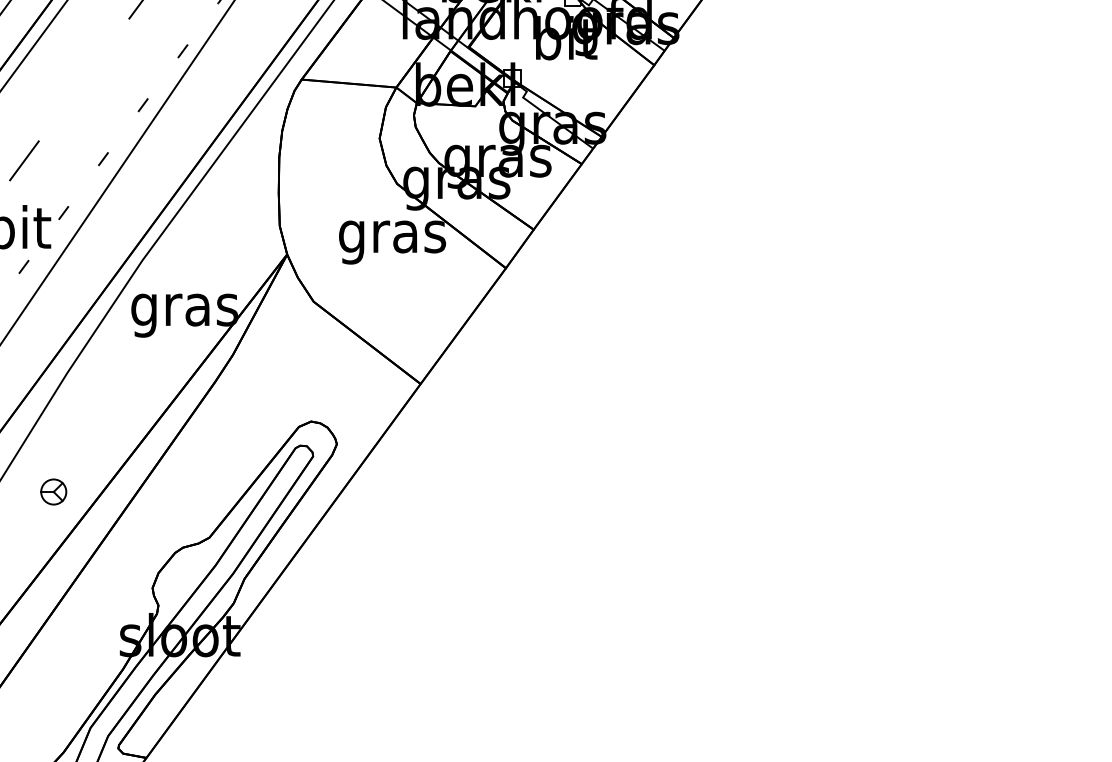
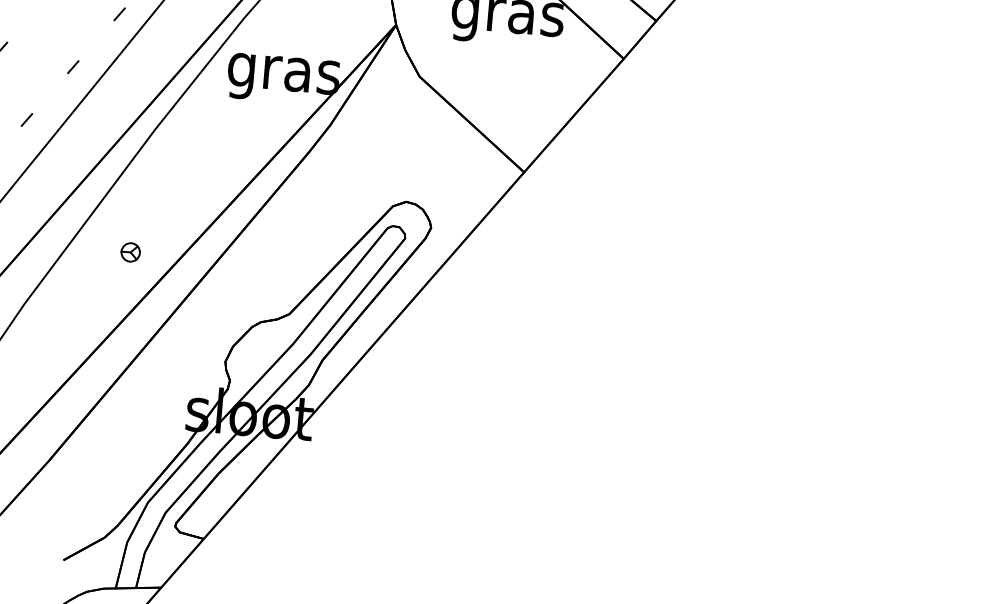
part: (53, 491) -> (130, 251), size x0.7

